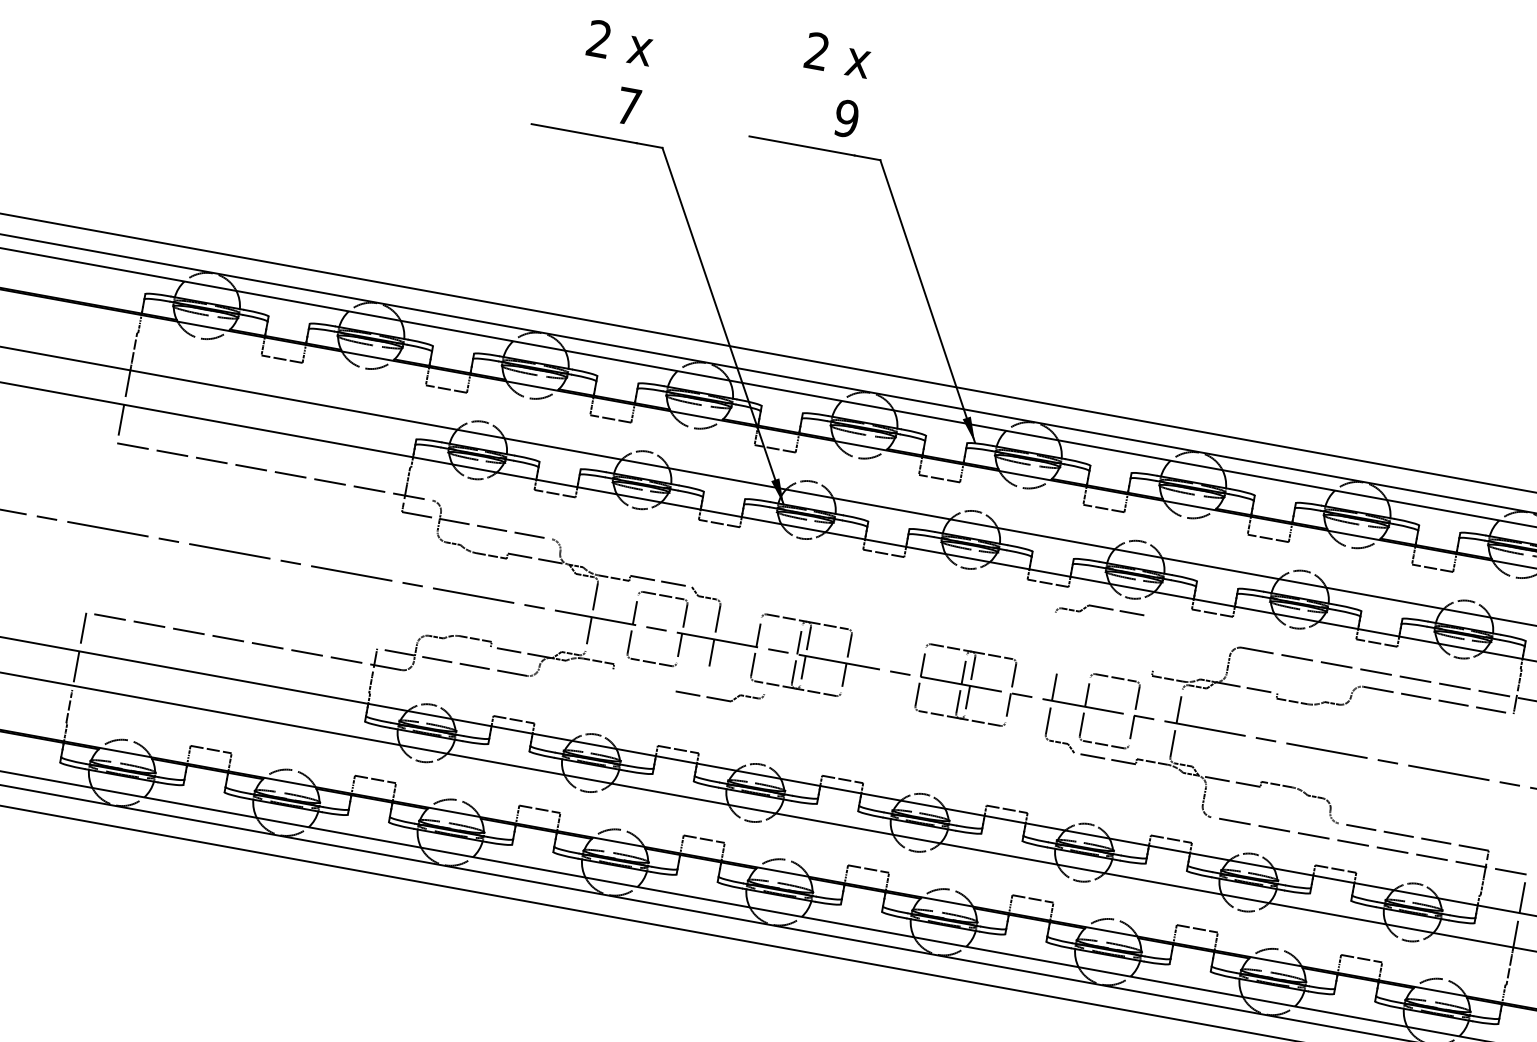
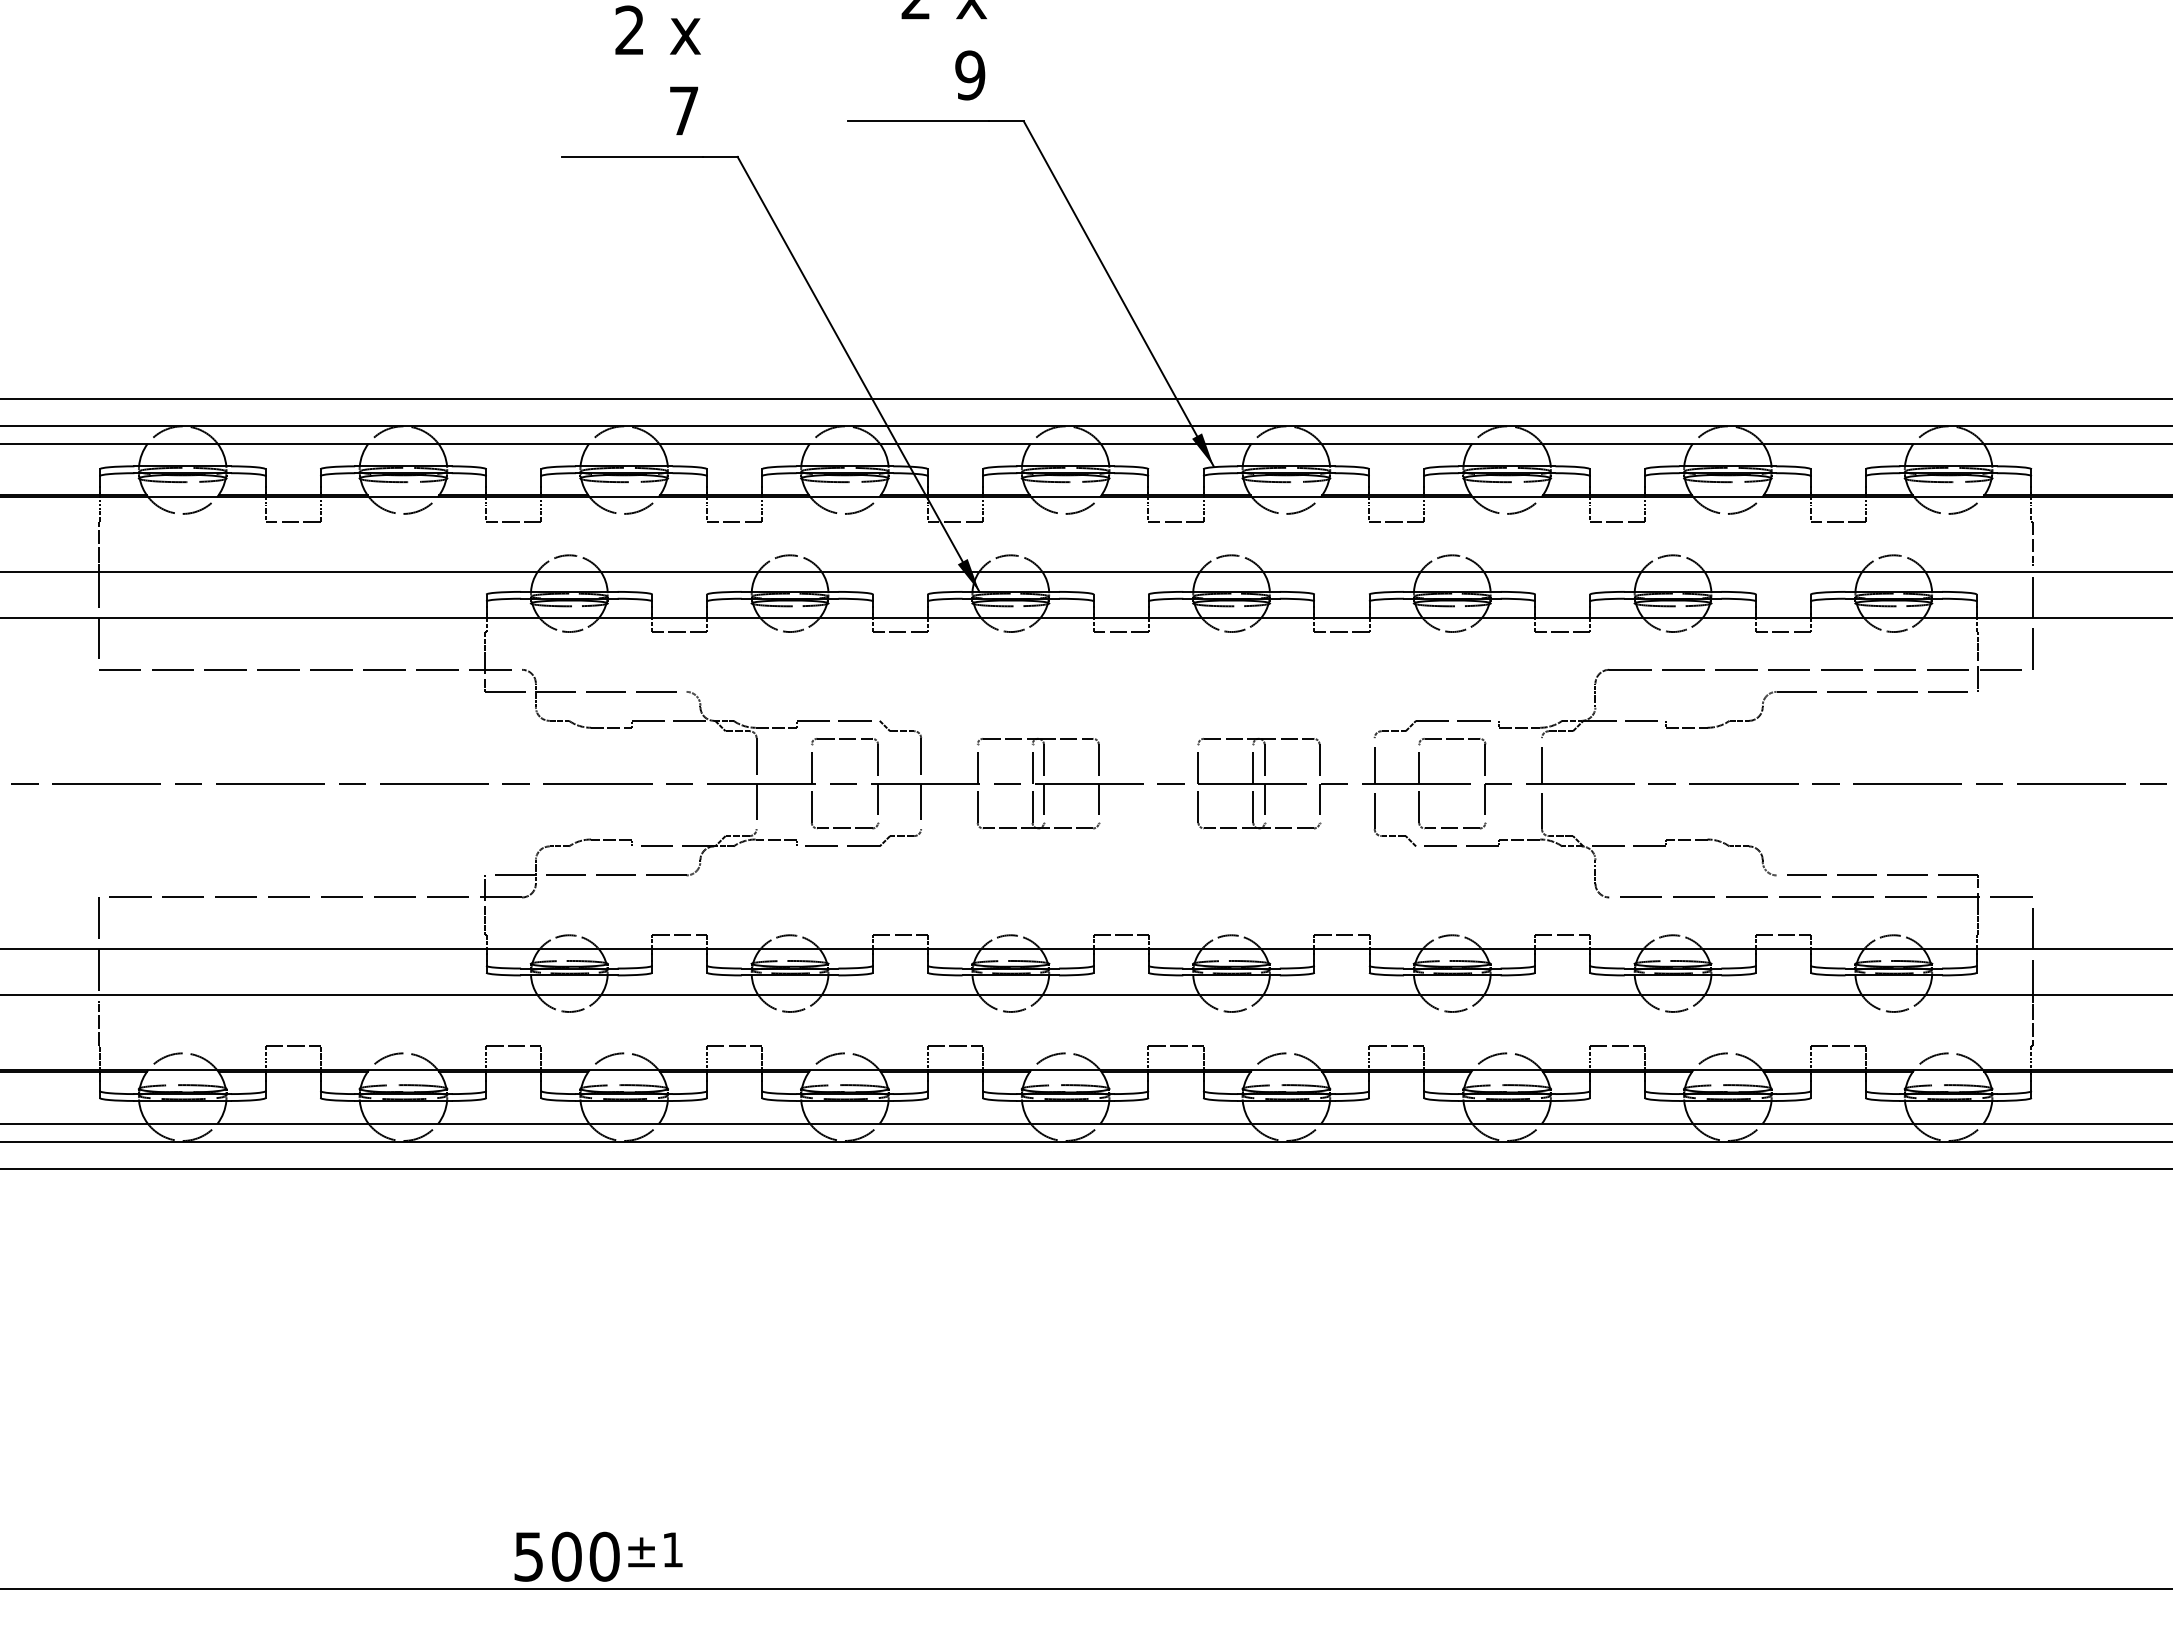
part: (1100, 607) -> (1431, 721), moved
part: (719, 698) -> (863, 845), moved

